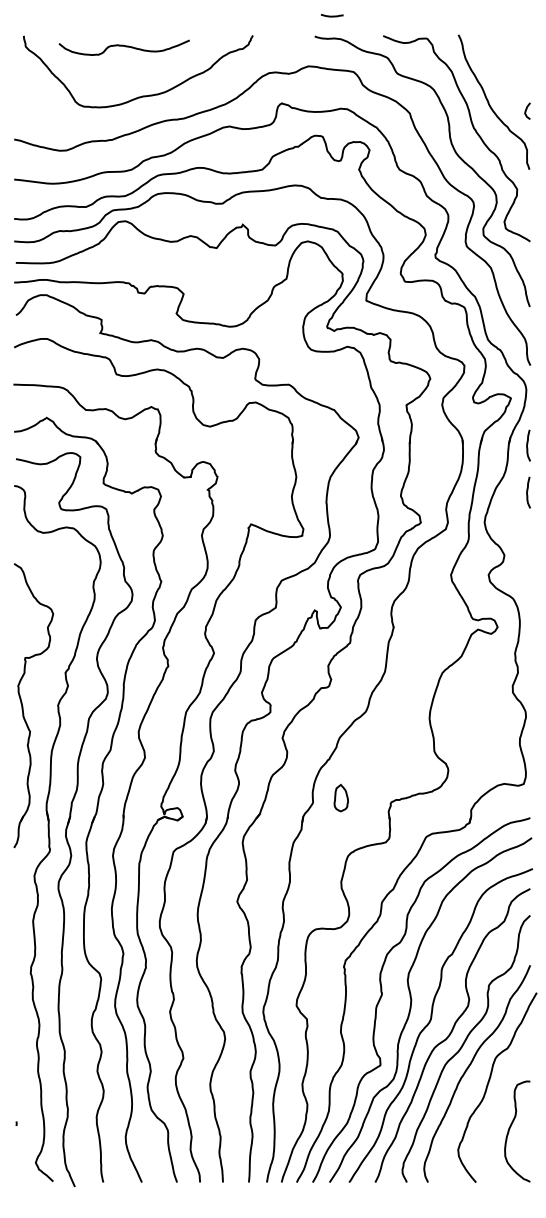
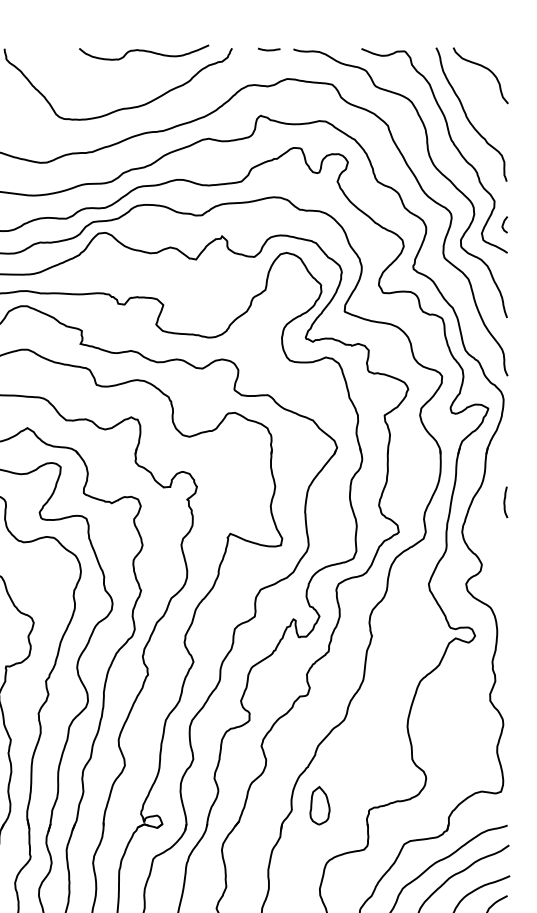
curve: (331, 15) -> (268, 49), moved
curve: (123, 46) -> (143, 51), moved
curve: (506, 55) -> (483, 68), added
curve: (527, 109) -> (504, 223), moved
curve: (528, 444) -> (505, 454), removed
part: (340, 797) -> (319, 805), size x1.43

